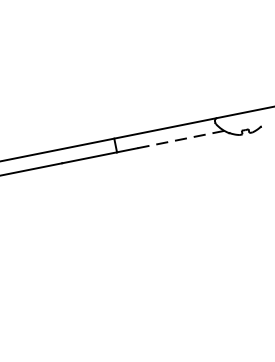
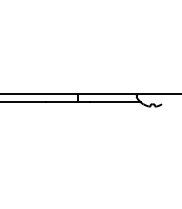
line: (179, 139) -> (114, 102), dashed -> solid

